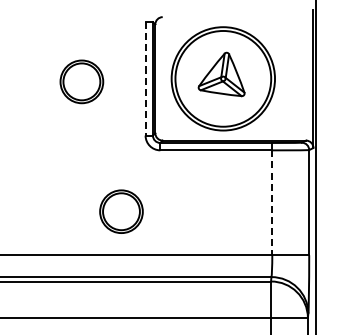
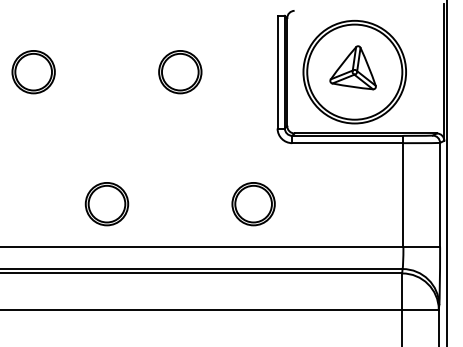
line: (145, 79) -> (277, 72), dashed -> solid
part: (82, 82) -> (180, 72), moved
line: (272, 203) -> (403, 195), dashed -> solid

